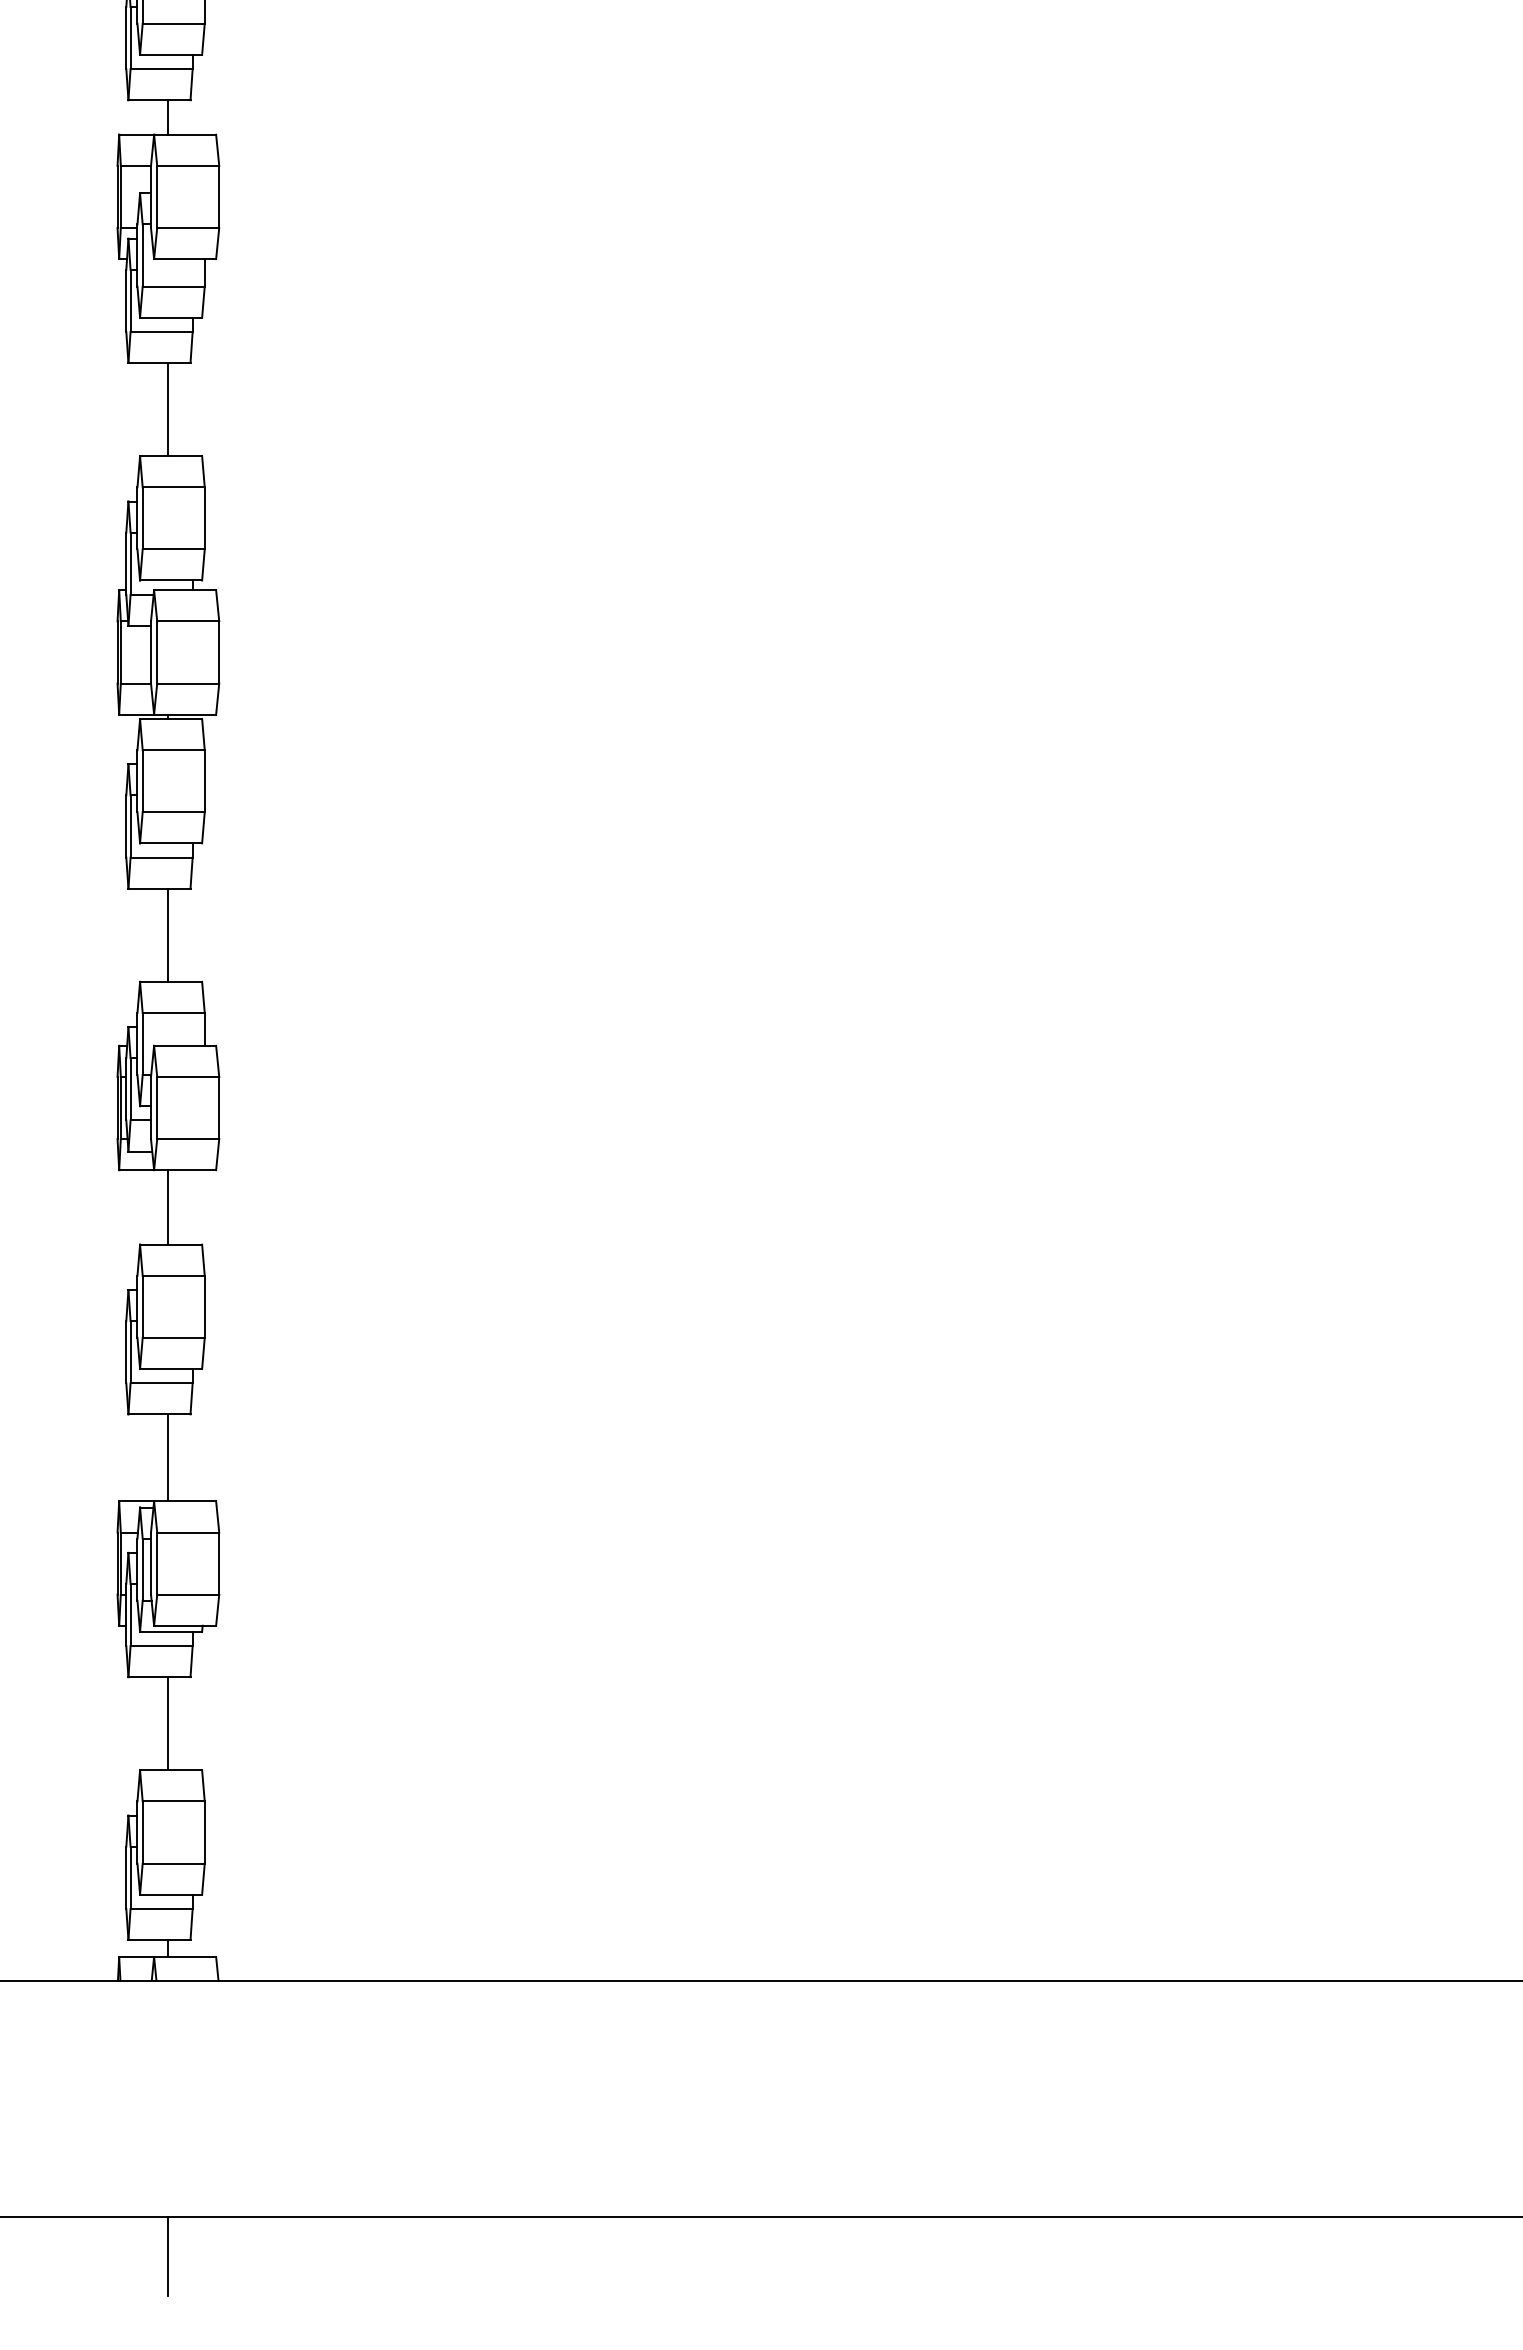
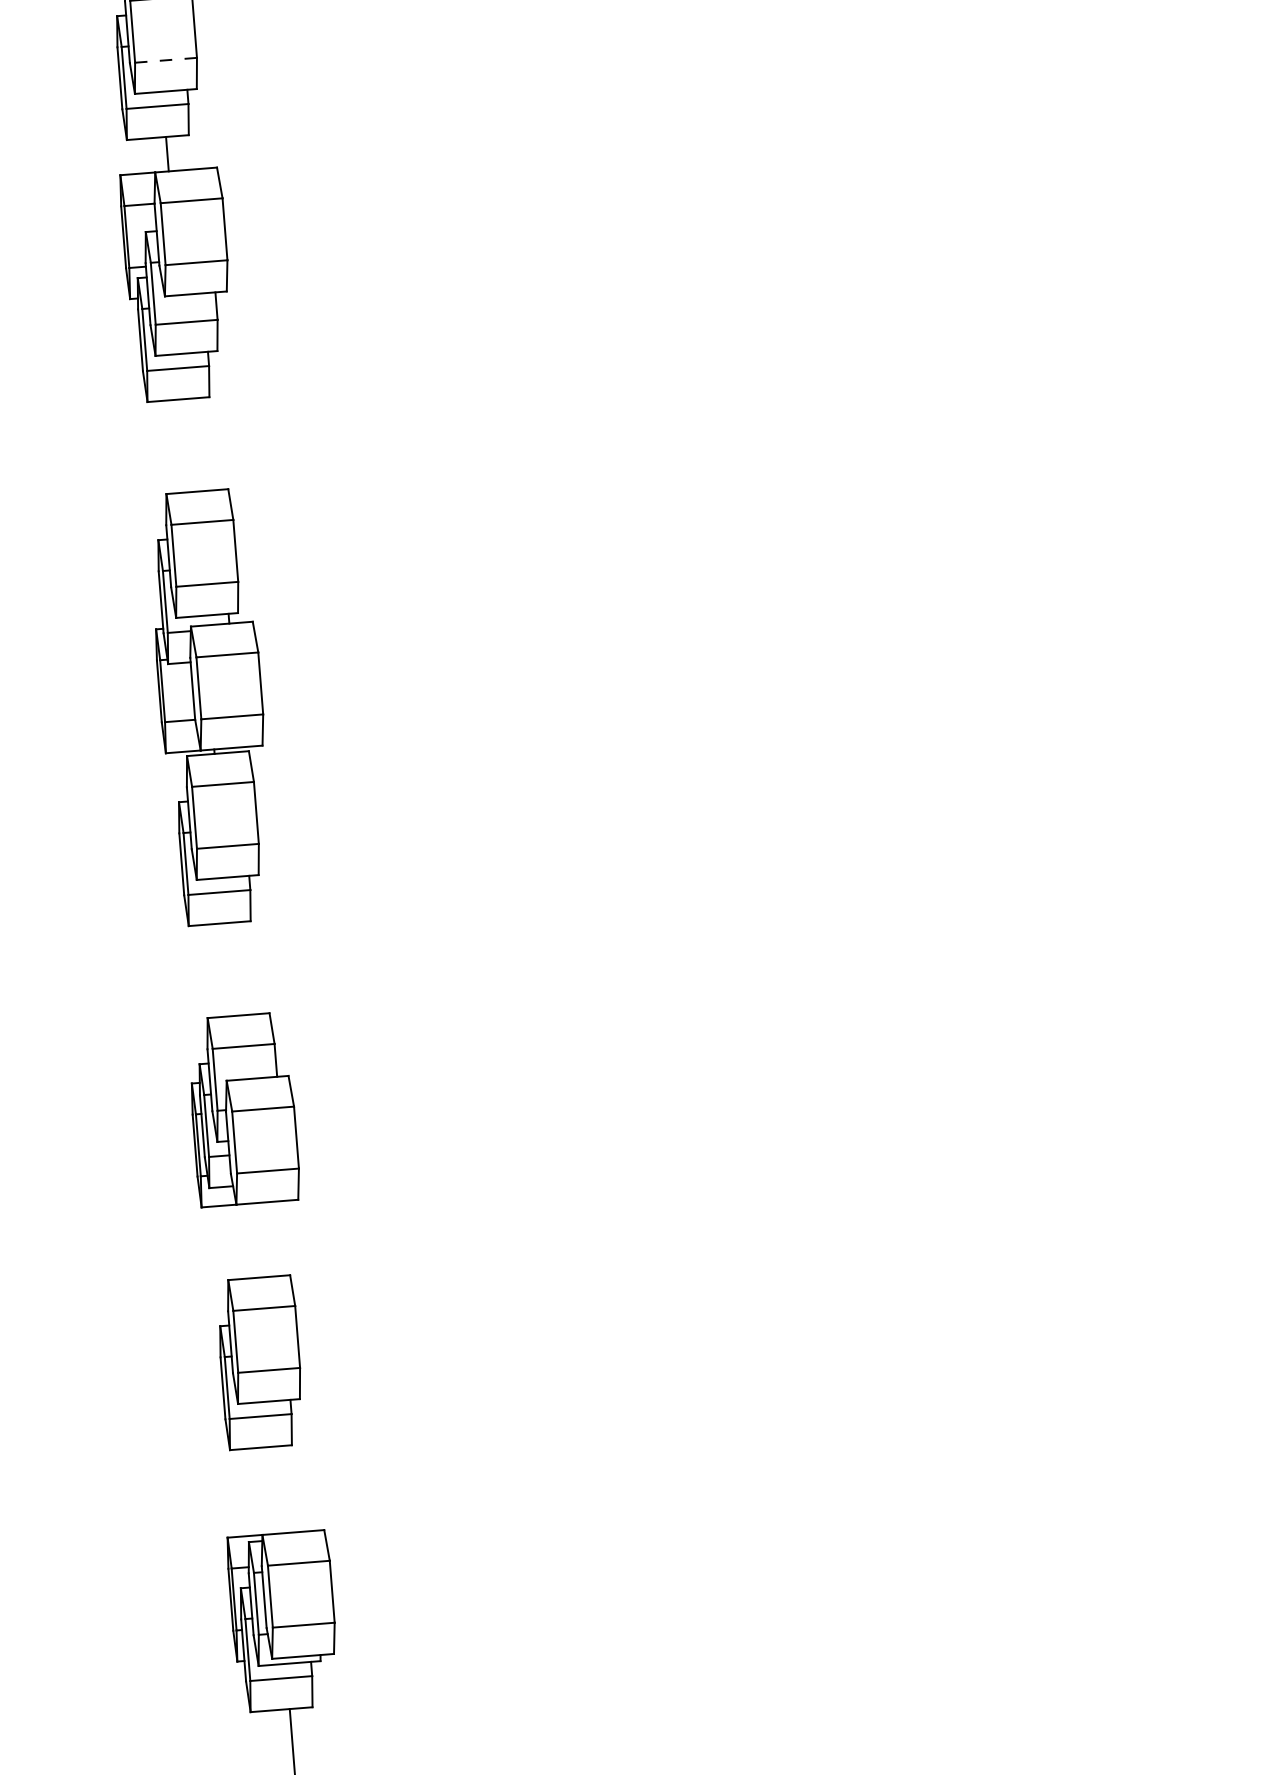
line: (173, 23) -> (165, 60), solid -> dashed
line: (167, 409) -> (190, 445), removed
line: (167, 934) -> (231, 968), removed
line: (167, 1207) -> (252, 1240), removed
line: (167, 1457) -> (272, 1490), removed

